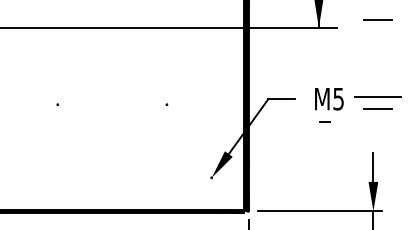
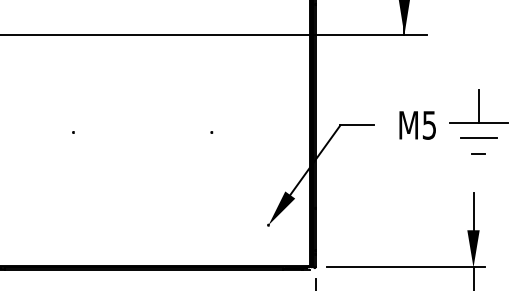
line: (377, 19) -> (478, 24), removed
line: (377, 84) -> (478, 106), added
line: (324, 121) -> (478, 153), moved

